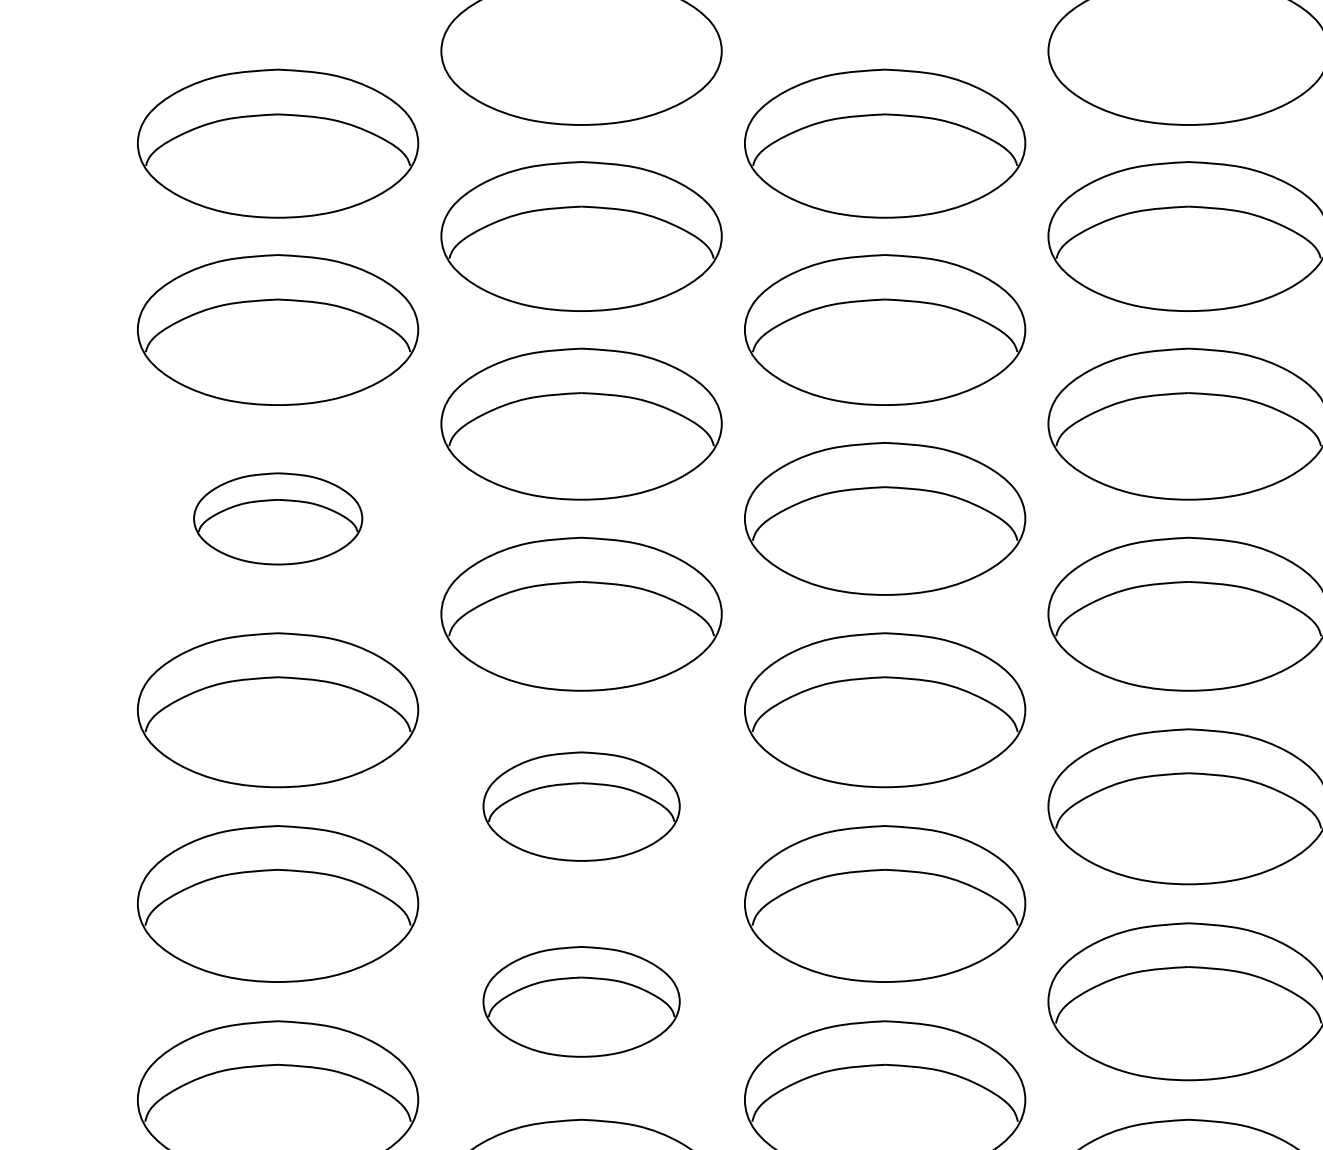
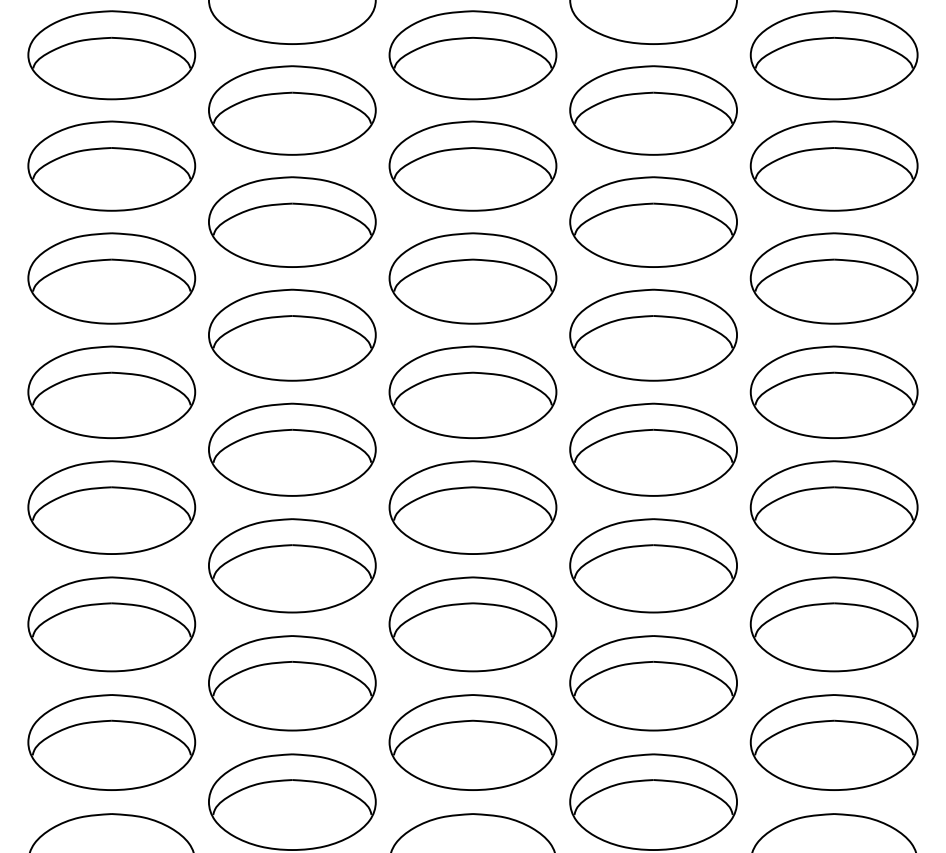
part: (277, 518) -> (111, 278), size x1.67
part: (581, 806) -> (292, 449), size x1.43
part: (581, 1001) -> (292, 565), size x1.43

